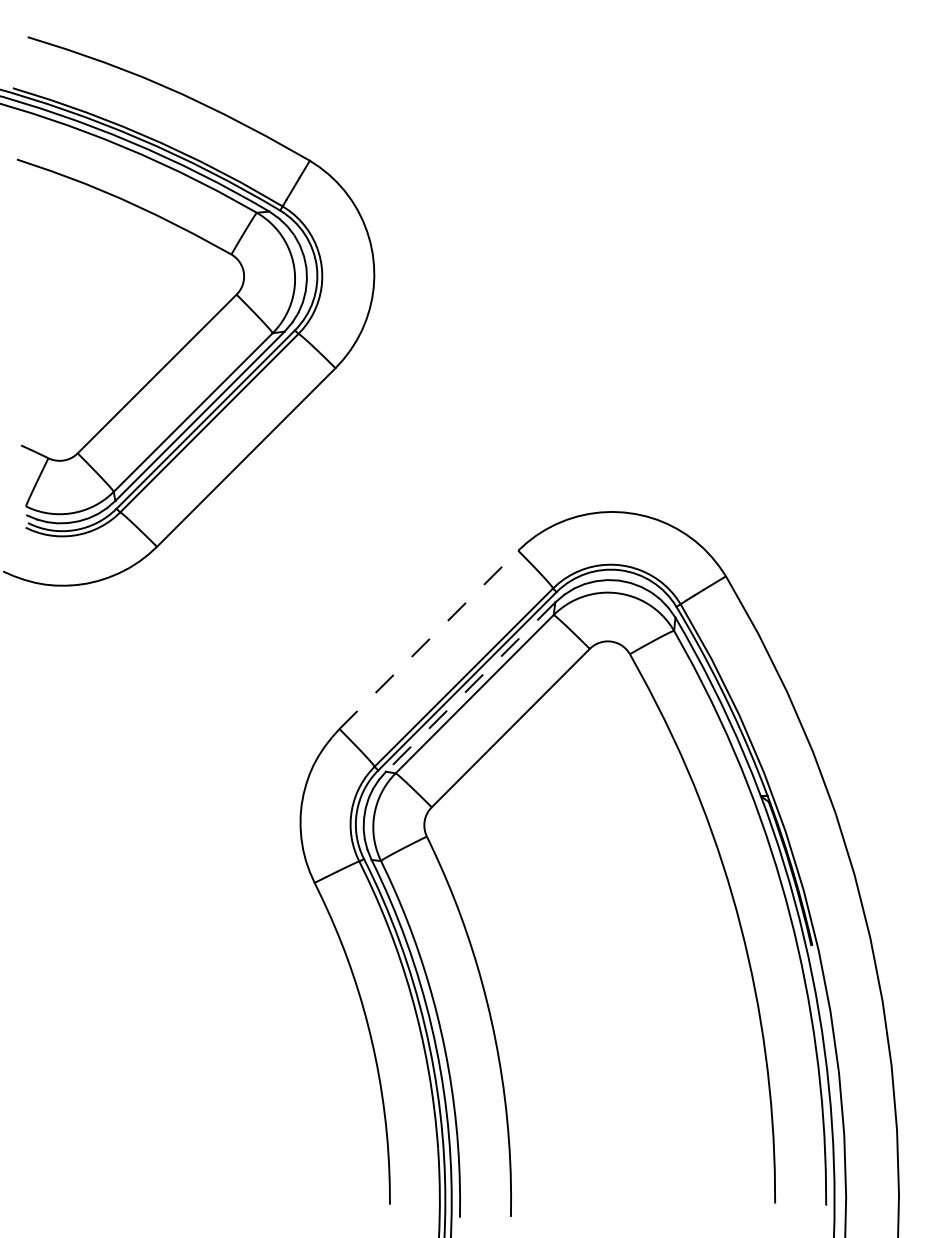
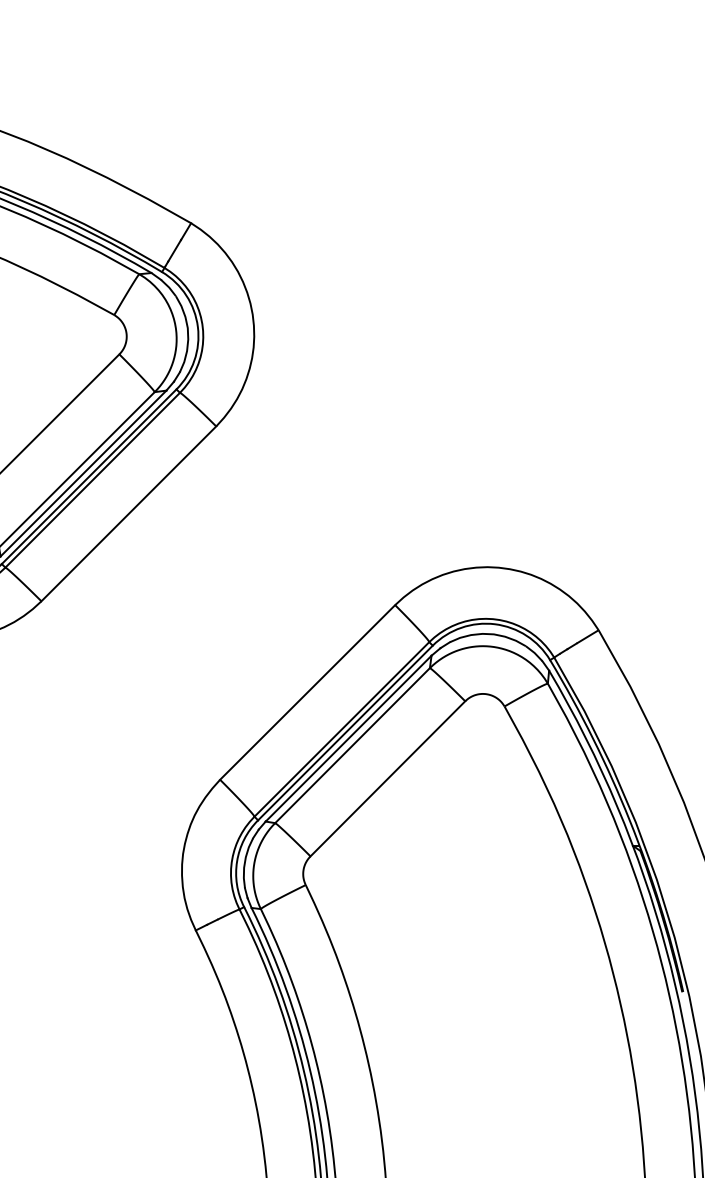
line: (429, 639) -> (308, 692), dashed -> solid
line: (470, 687) -> (348, 739), dashed -> solid

